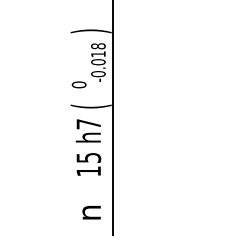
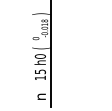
text: (86, 124) -> (39, 56), h7 -> h0

